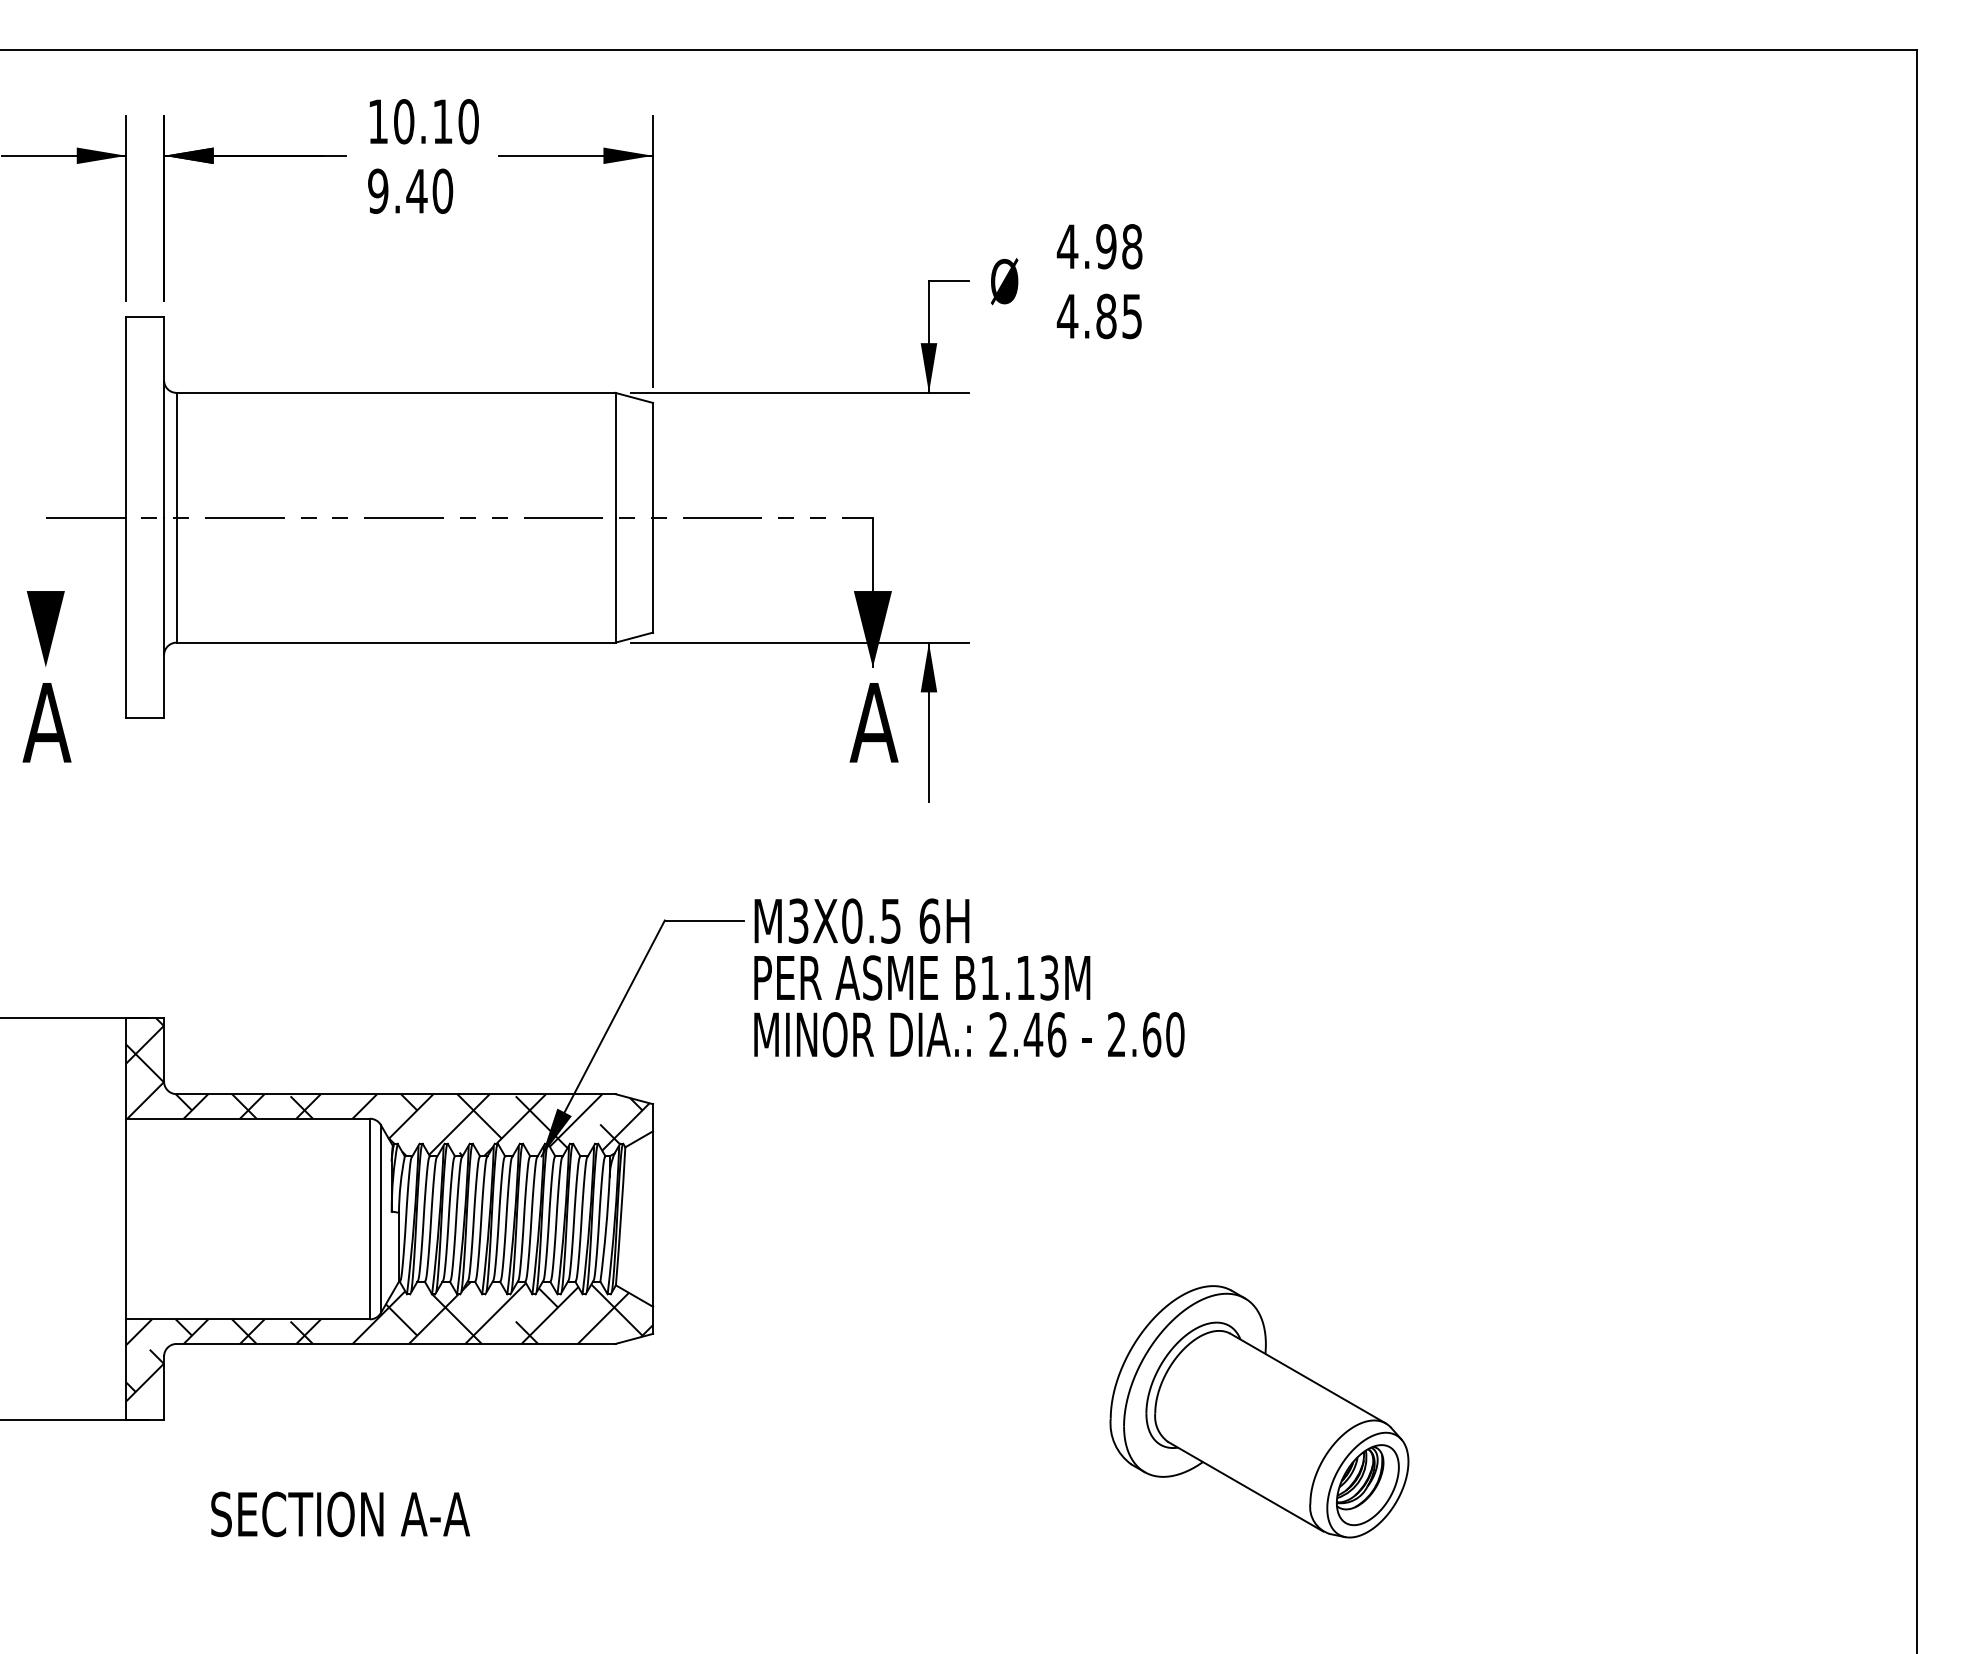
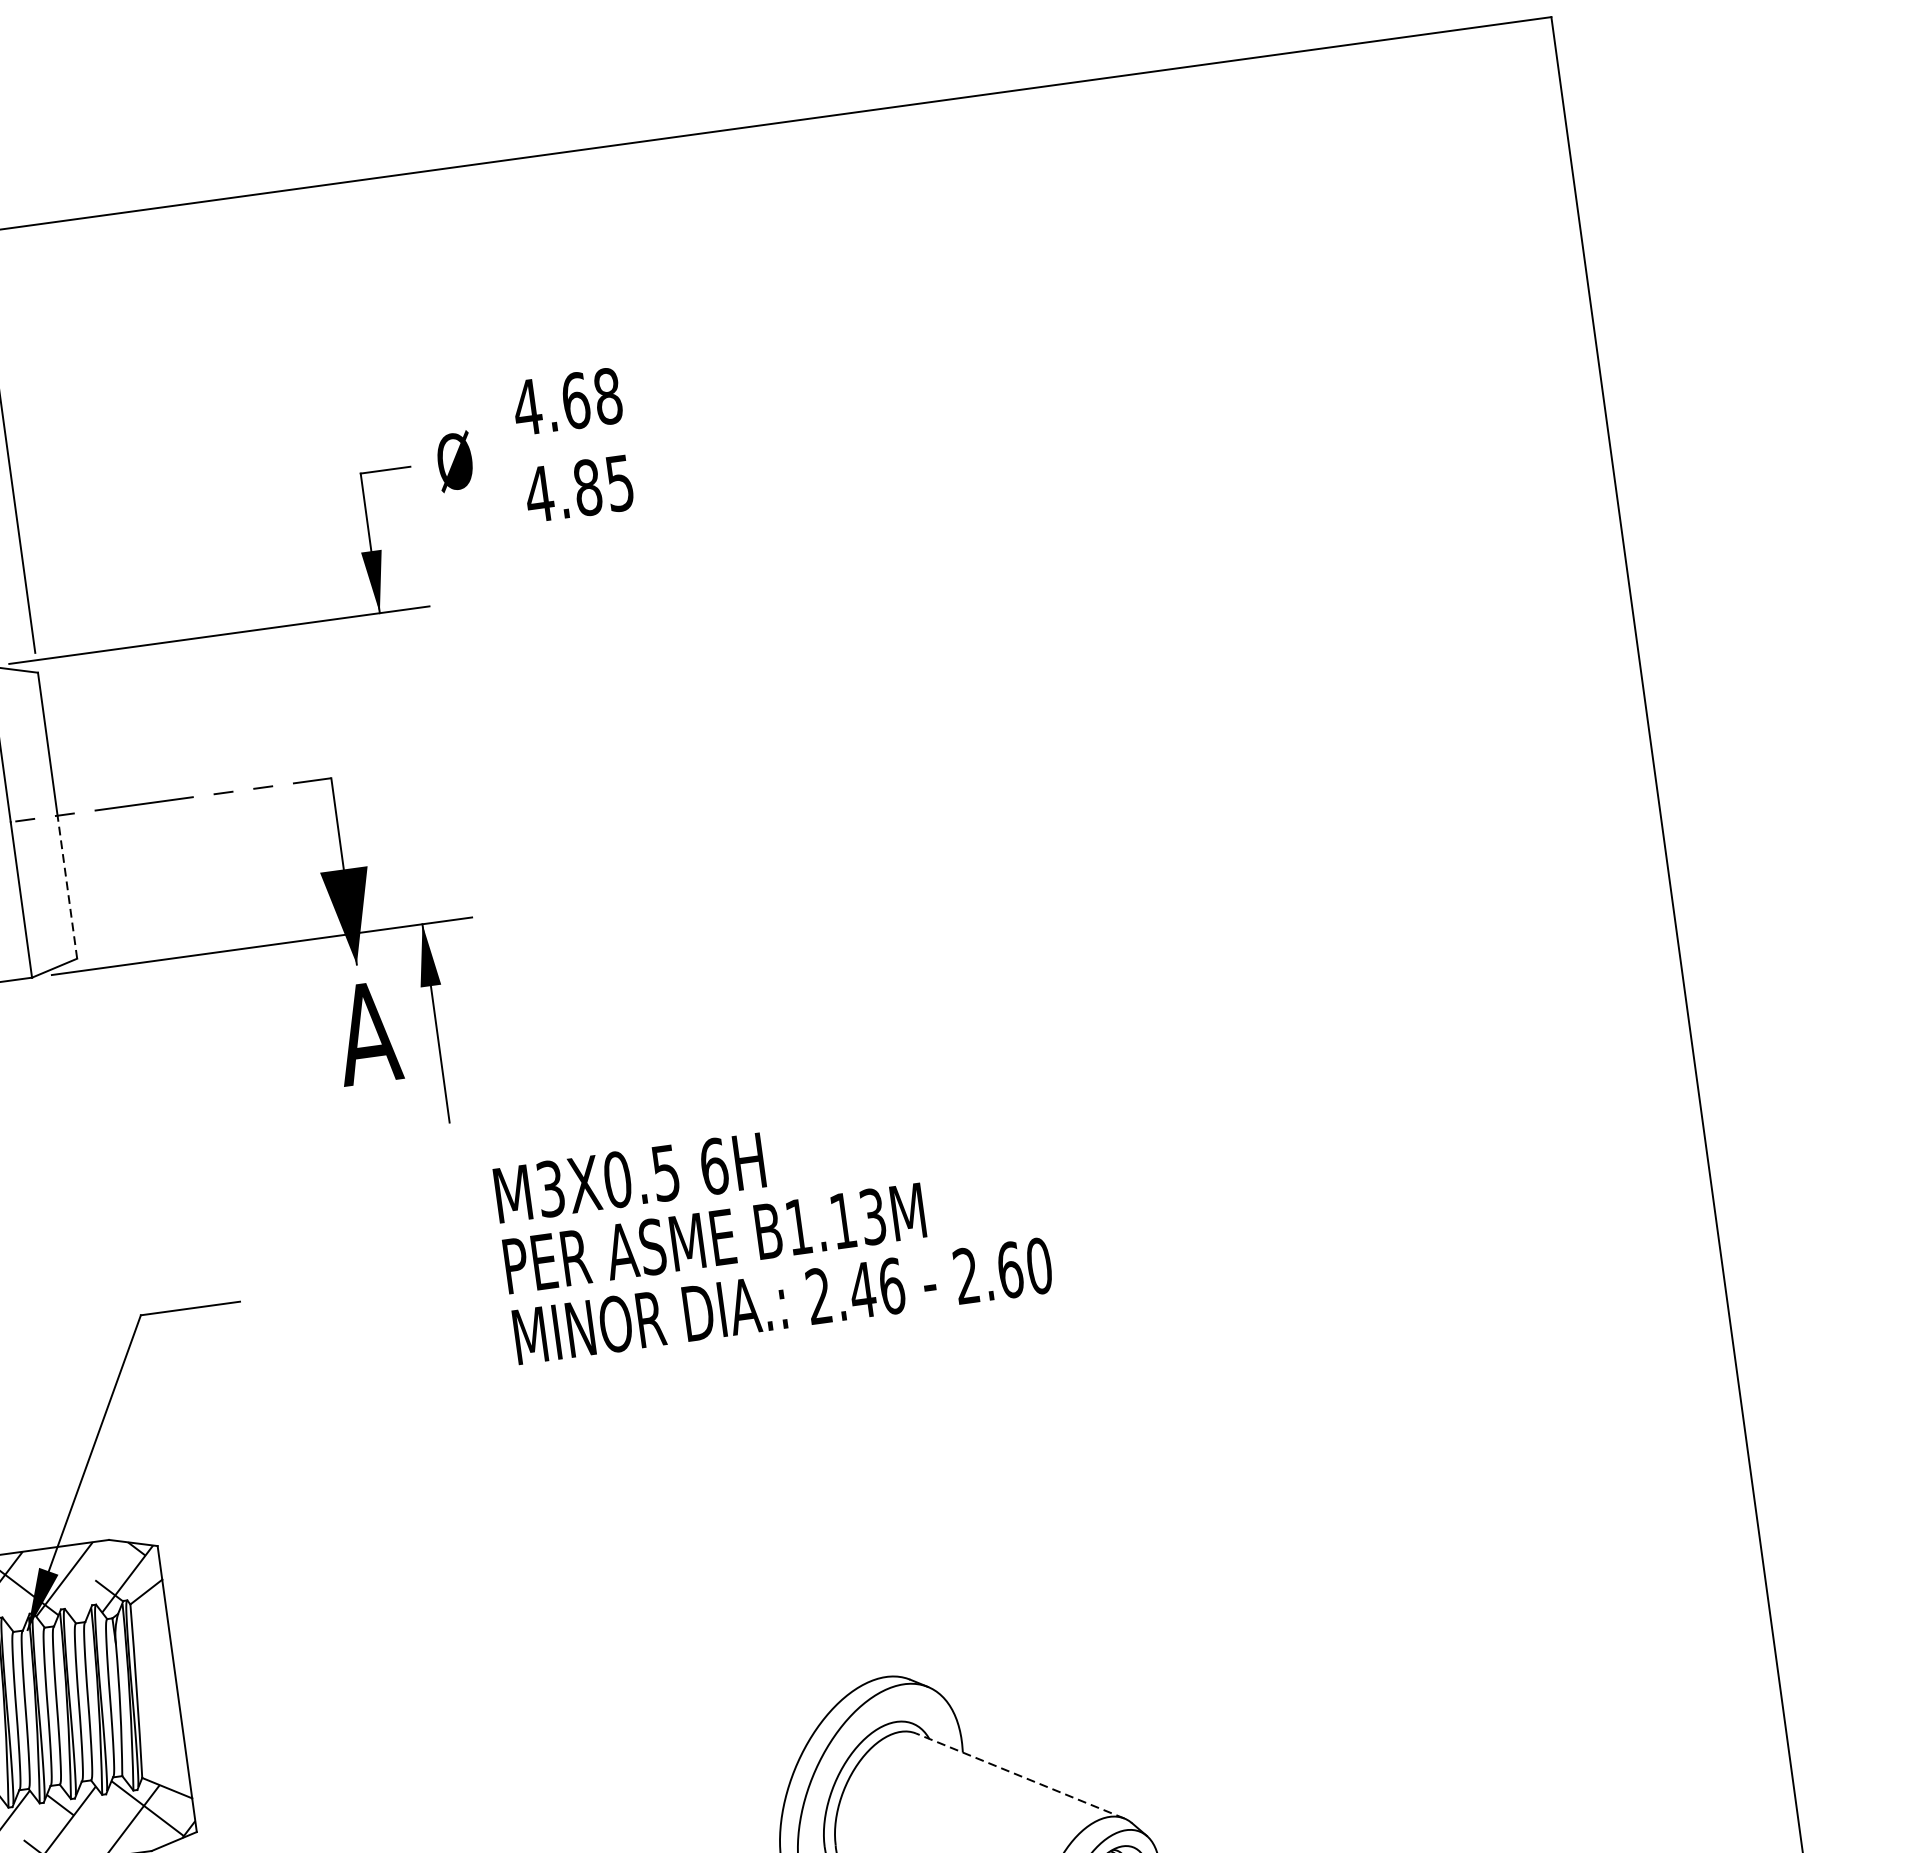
text: (1106, 246) -> (575, 400), 4.98 -> 4.68
line: (653, 574) -> (67, 886), solid -> dashed
text: (969, 977) -> (773, 1229), moved
line: (1308, 1378) -> (1020, 1775), solid -> dashed

